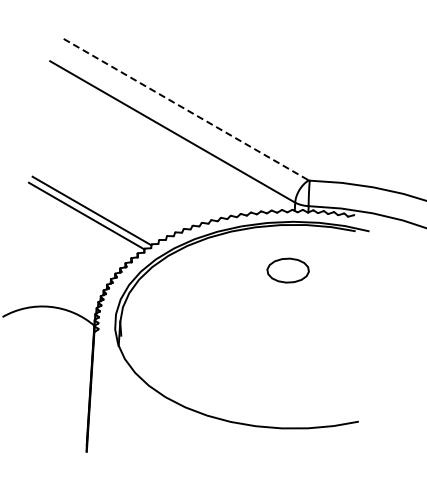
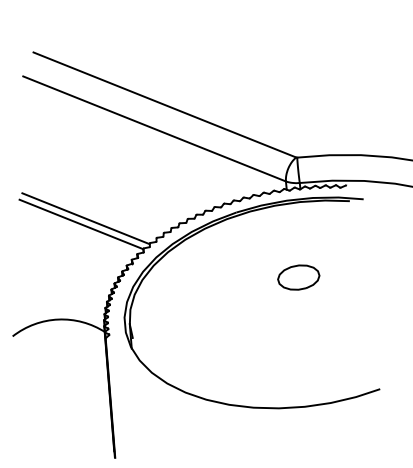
line: (186, 109) -> (165, 104), dashed -> solid
part: (287, 270) -> (298, 277), moved

